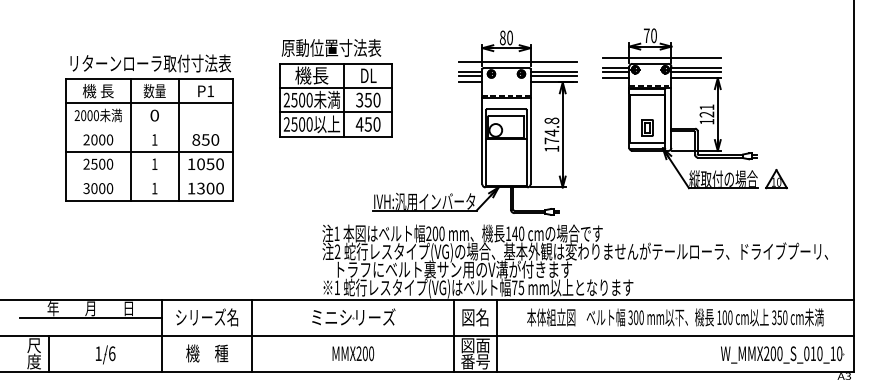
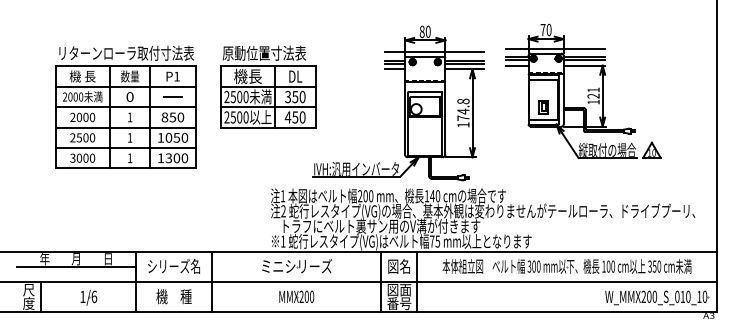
part: (336, 87) -> (268, 86), moved
line: (205, 114) -> (172, 96), added
line: (149, 128) -> (125, 107), added
line: (149, 176) -> (125, 148), added

